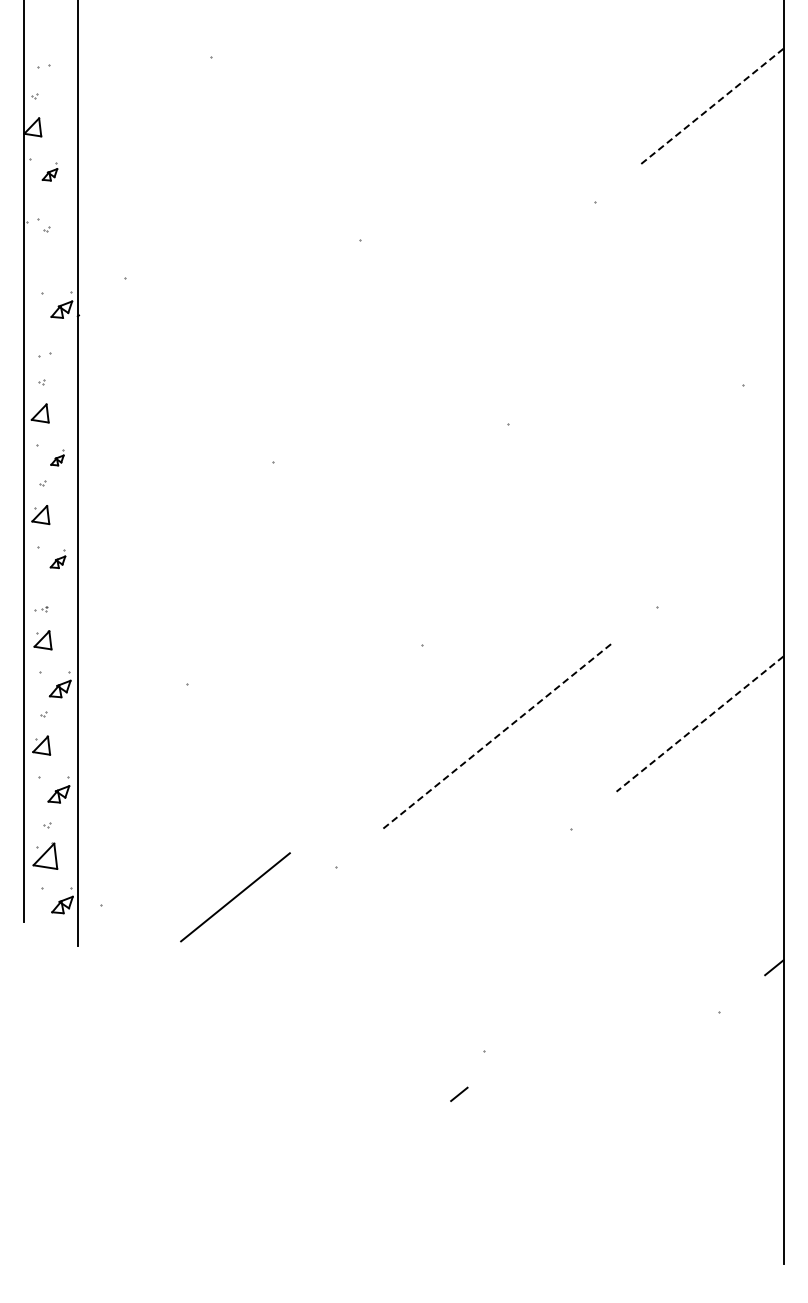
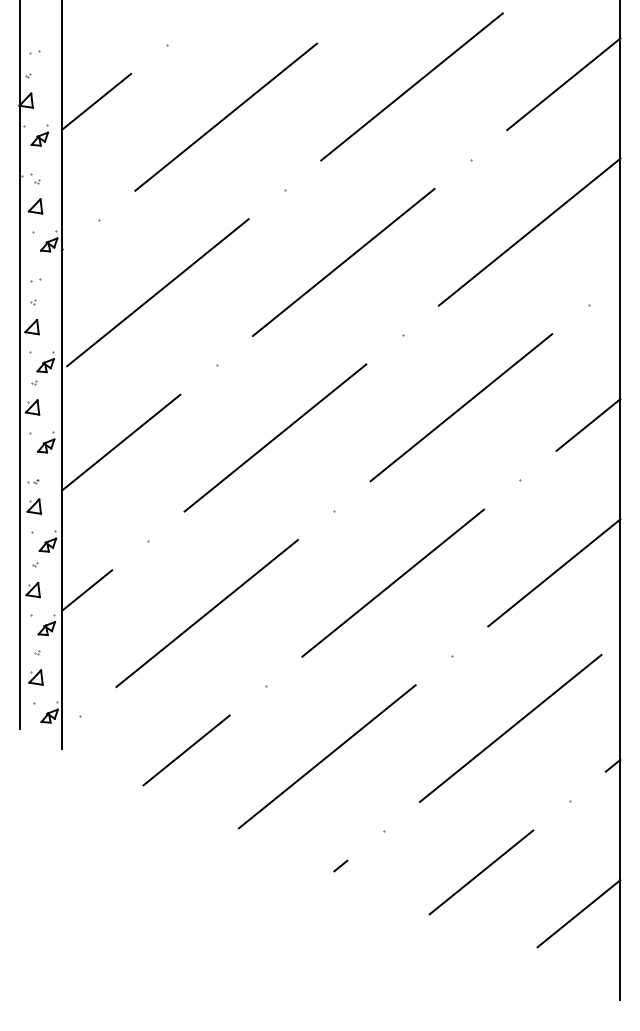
line: (711, 107) -> (563, 84), dashed -> solid
line: (519, 109) -> (411, 86), added
line: (121, 128) -> (96, 101), added
line: (285, 148) -> (226, 117), added
part: (49, 171) -> (39, 135), size x1.43
part: (44, 260) -> (35, 206), added
line: (668, 293) -> (529, 232), added
line: (433, 331) -> (343, 262), added
line: (198, 369) -> (157, 292), added
part: (57, 457) -> (45, 361), size x1.67
line: (582, 515) -> (461, 407), added
line: (742, 536) -> (587, 424), added
line: (347, 553) -> (275, 437), added
part: (57, 558) -> (45, 441), size x1.43
line: (152, 559) -> (120, 442), added
line: (699, 724) -> (553, 573), dashed -> solid
line: (496, 737) -> (393, 583), dashed -> solid
line: (109, 746) -> (86, 590), added
line: (261, 775) -> (207, 613), added
part: (44, 856) -> (35, 677), size x0.71
line: (235, 897) -> (186, 750), moved
line: (644, 920) -> (510, 728), added
line: (412, 956) -> (326, 756), added
line: (459, 1093) -> (340, 865), moved
line: (607, 1102) -> (481, 872), added
line: (730, 1154) -> (578, 913), added

